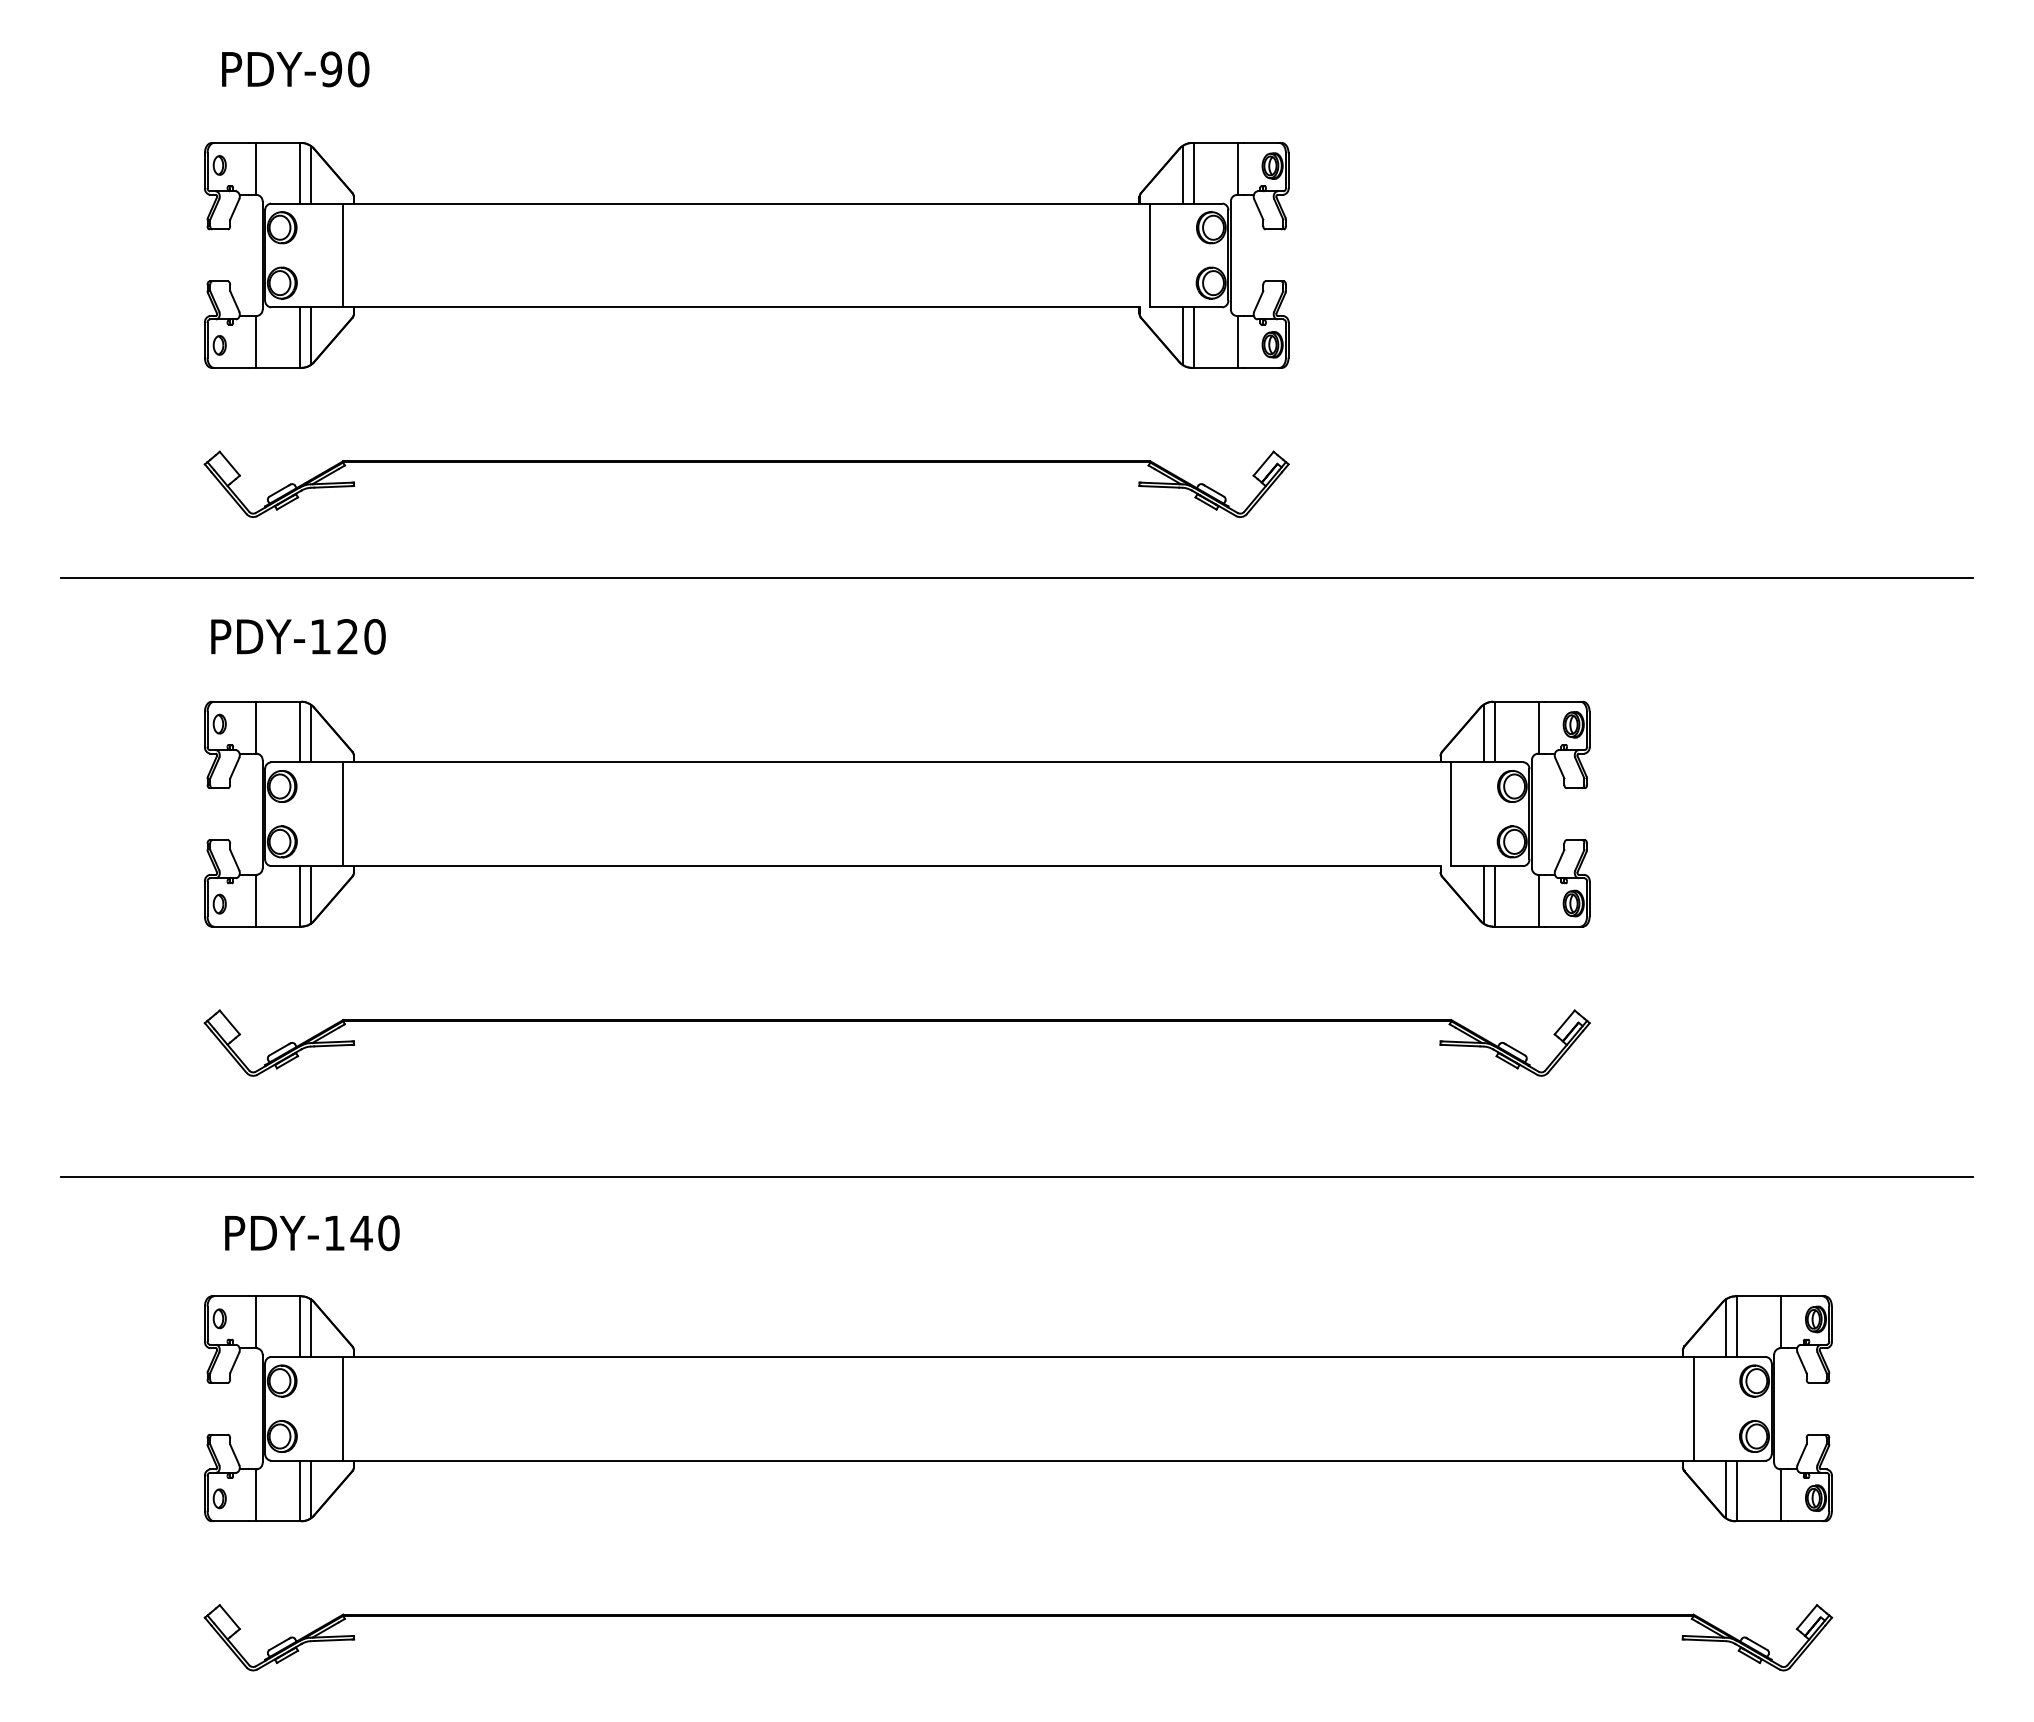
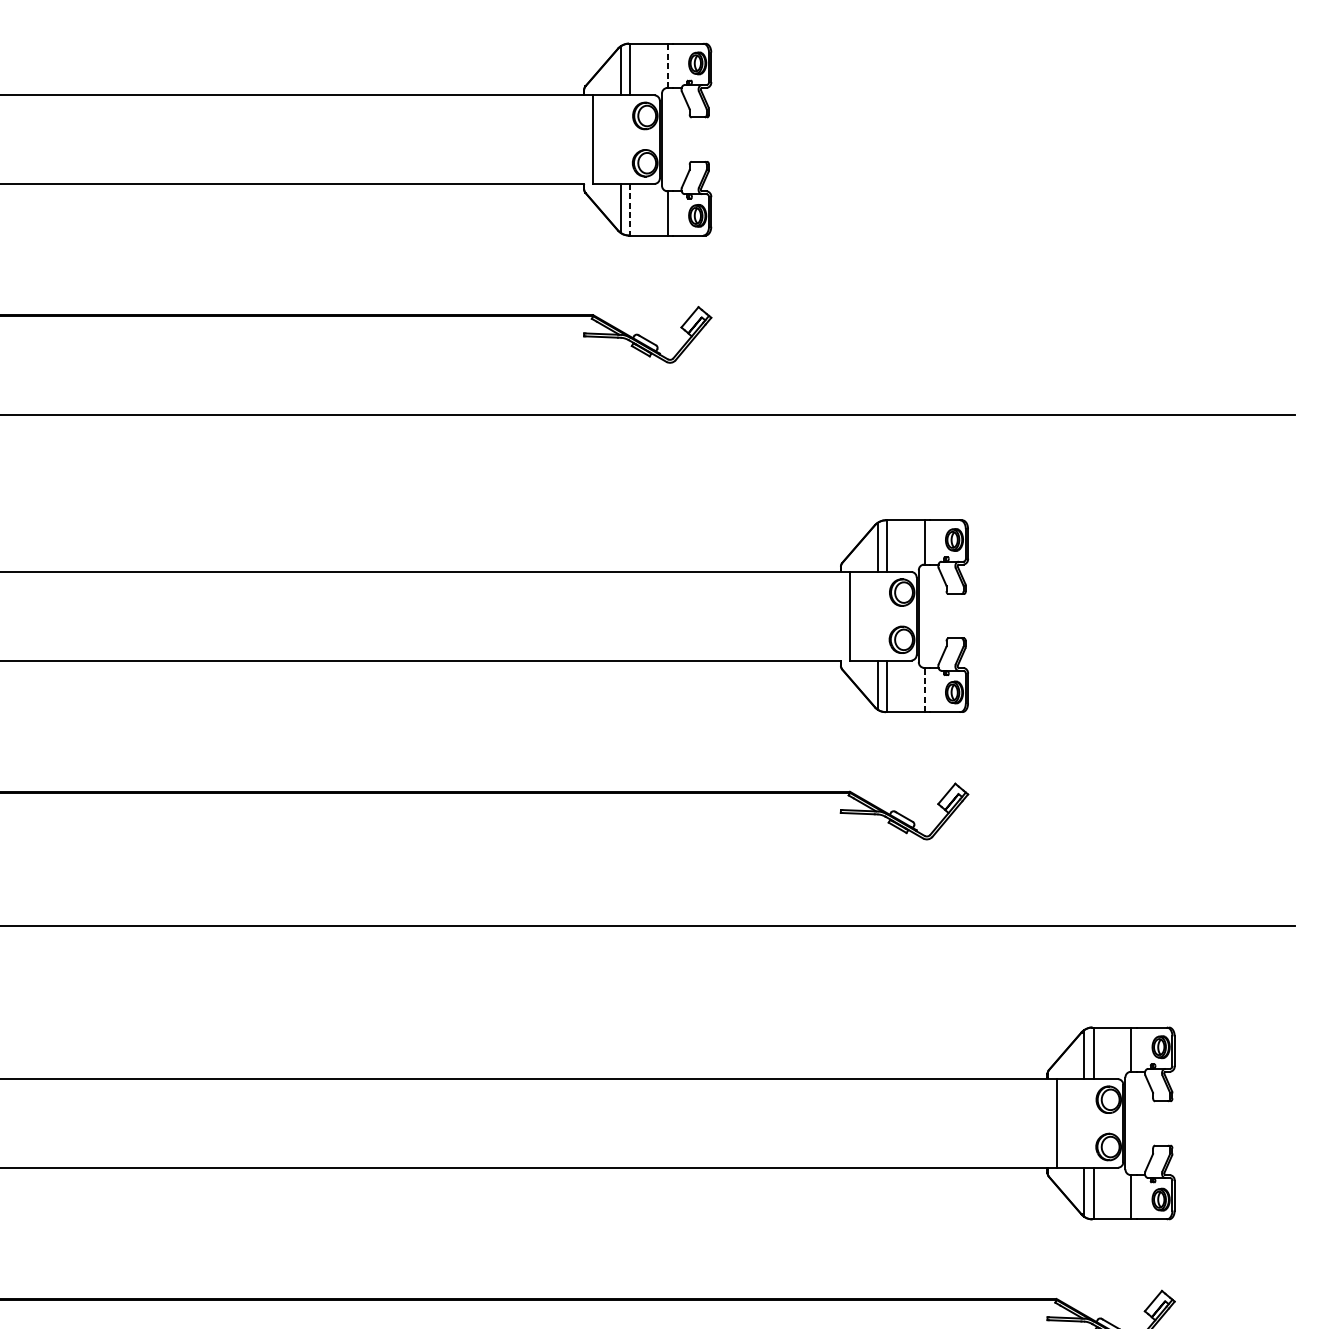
line: (1237, 168) -> (667, 65), solid -> dashed
line: (1193, 338) -> (630, 210), solid -> dashed
line: (1538, 900) -> (924, 689), solid -> dashed

